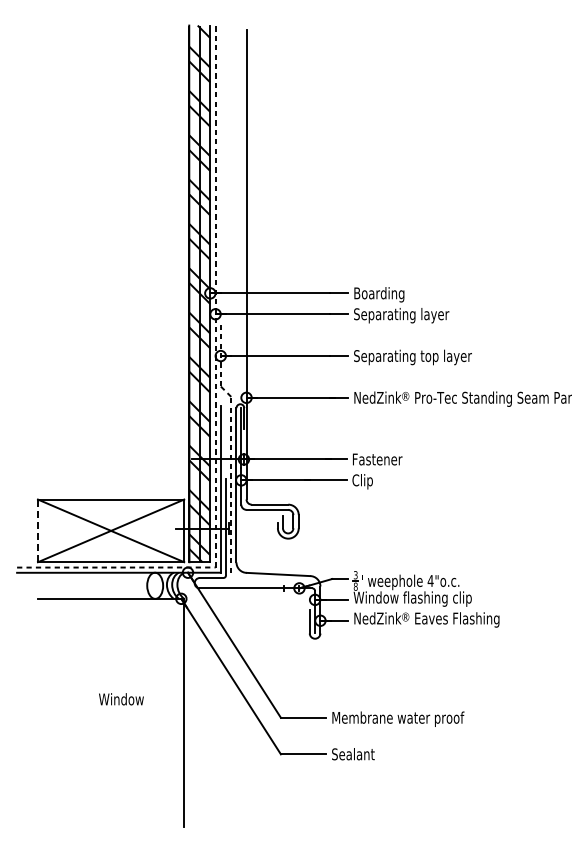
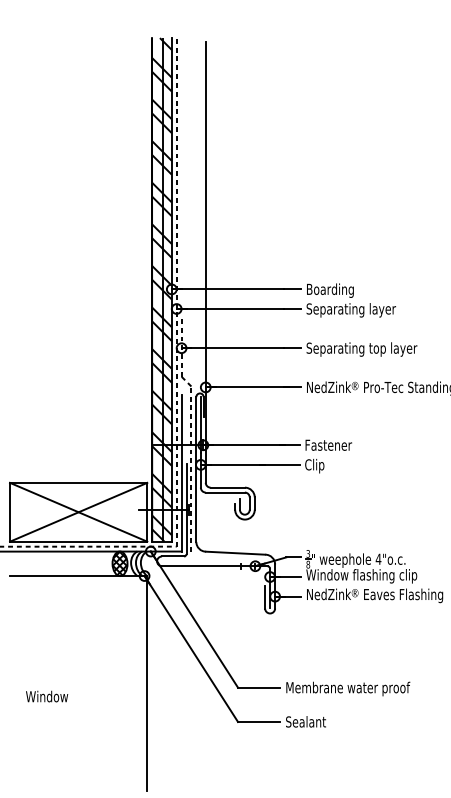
line: (37, 531) -> (9, 512), dashed -> solid
hatch: (155, 585) -> (120, 563), added
text: (121, 699) -> (47, 696), moved

